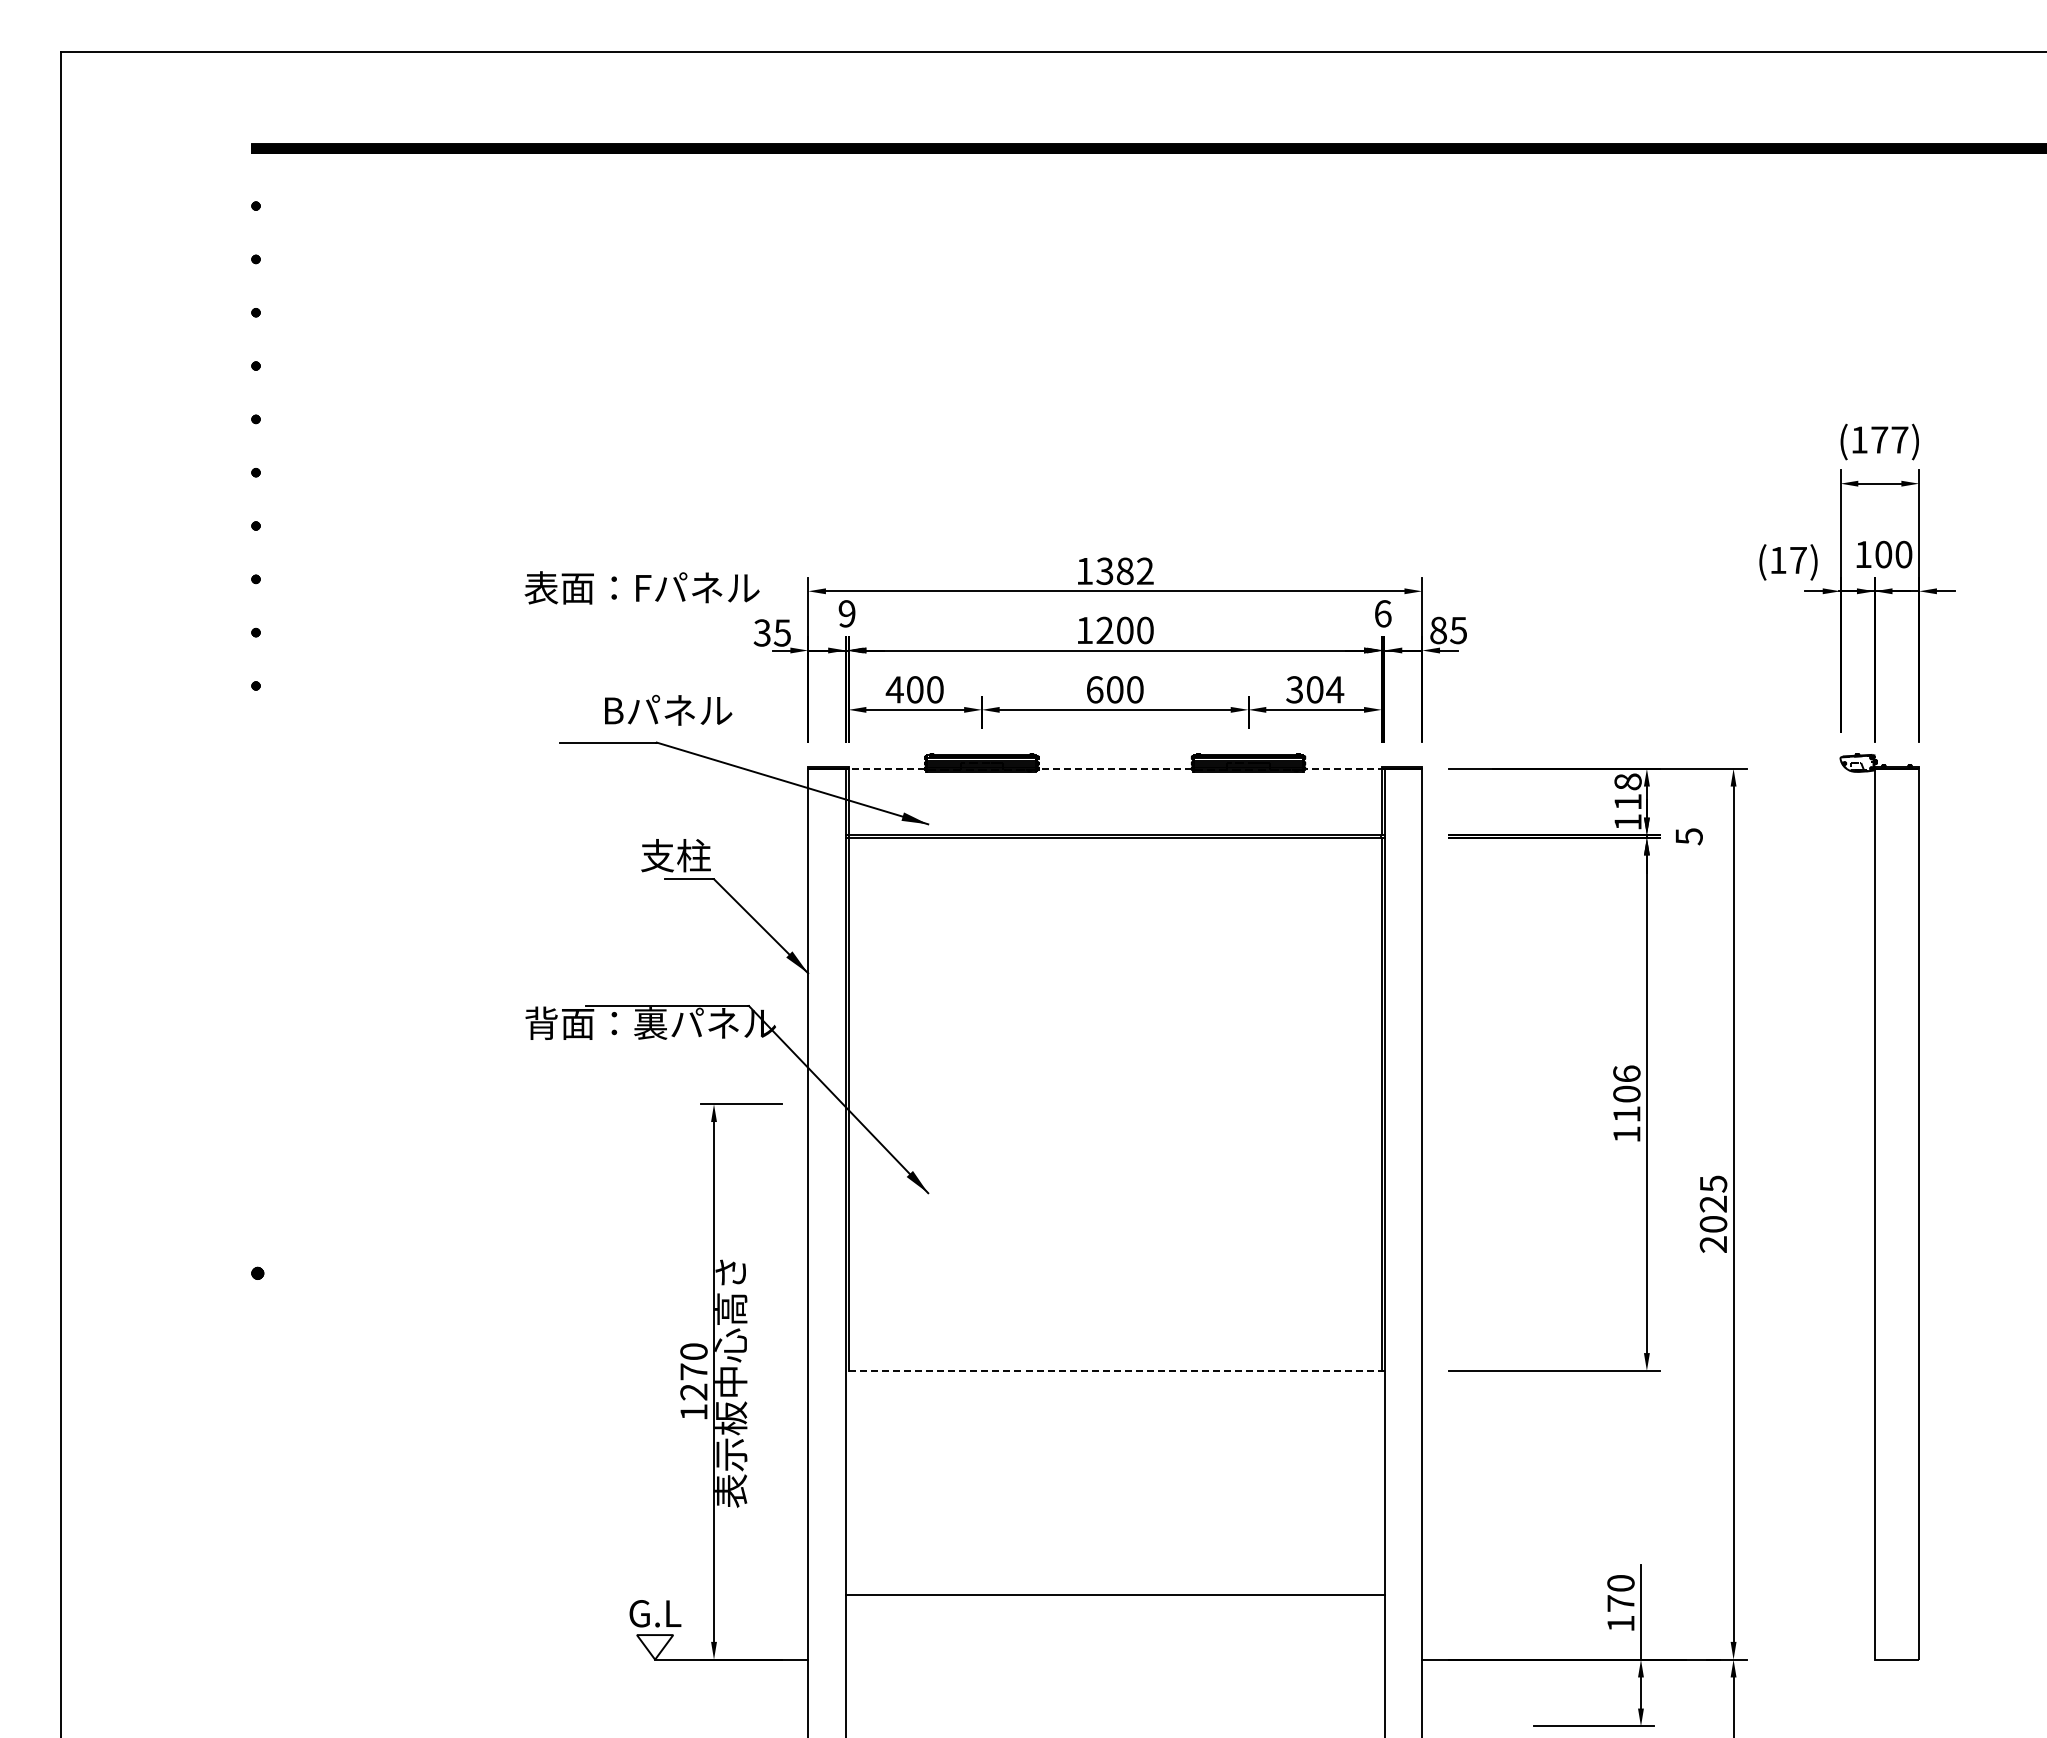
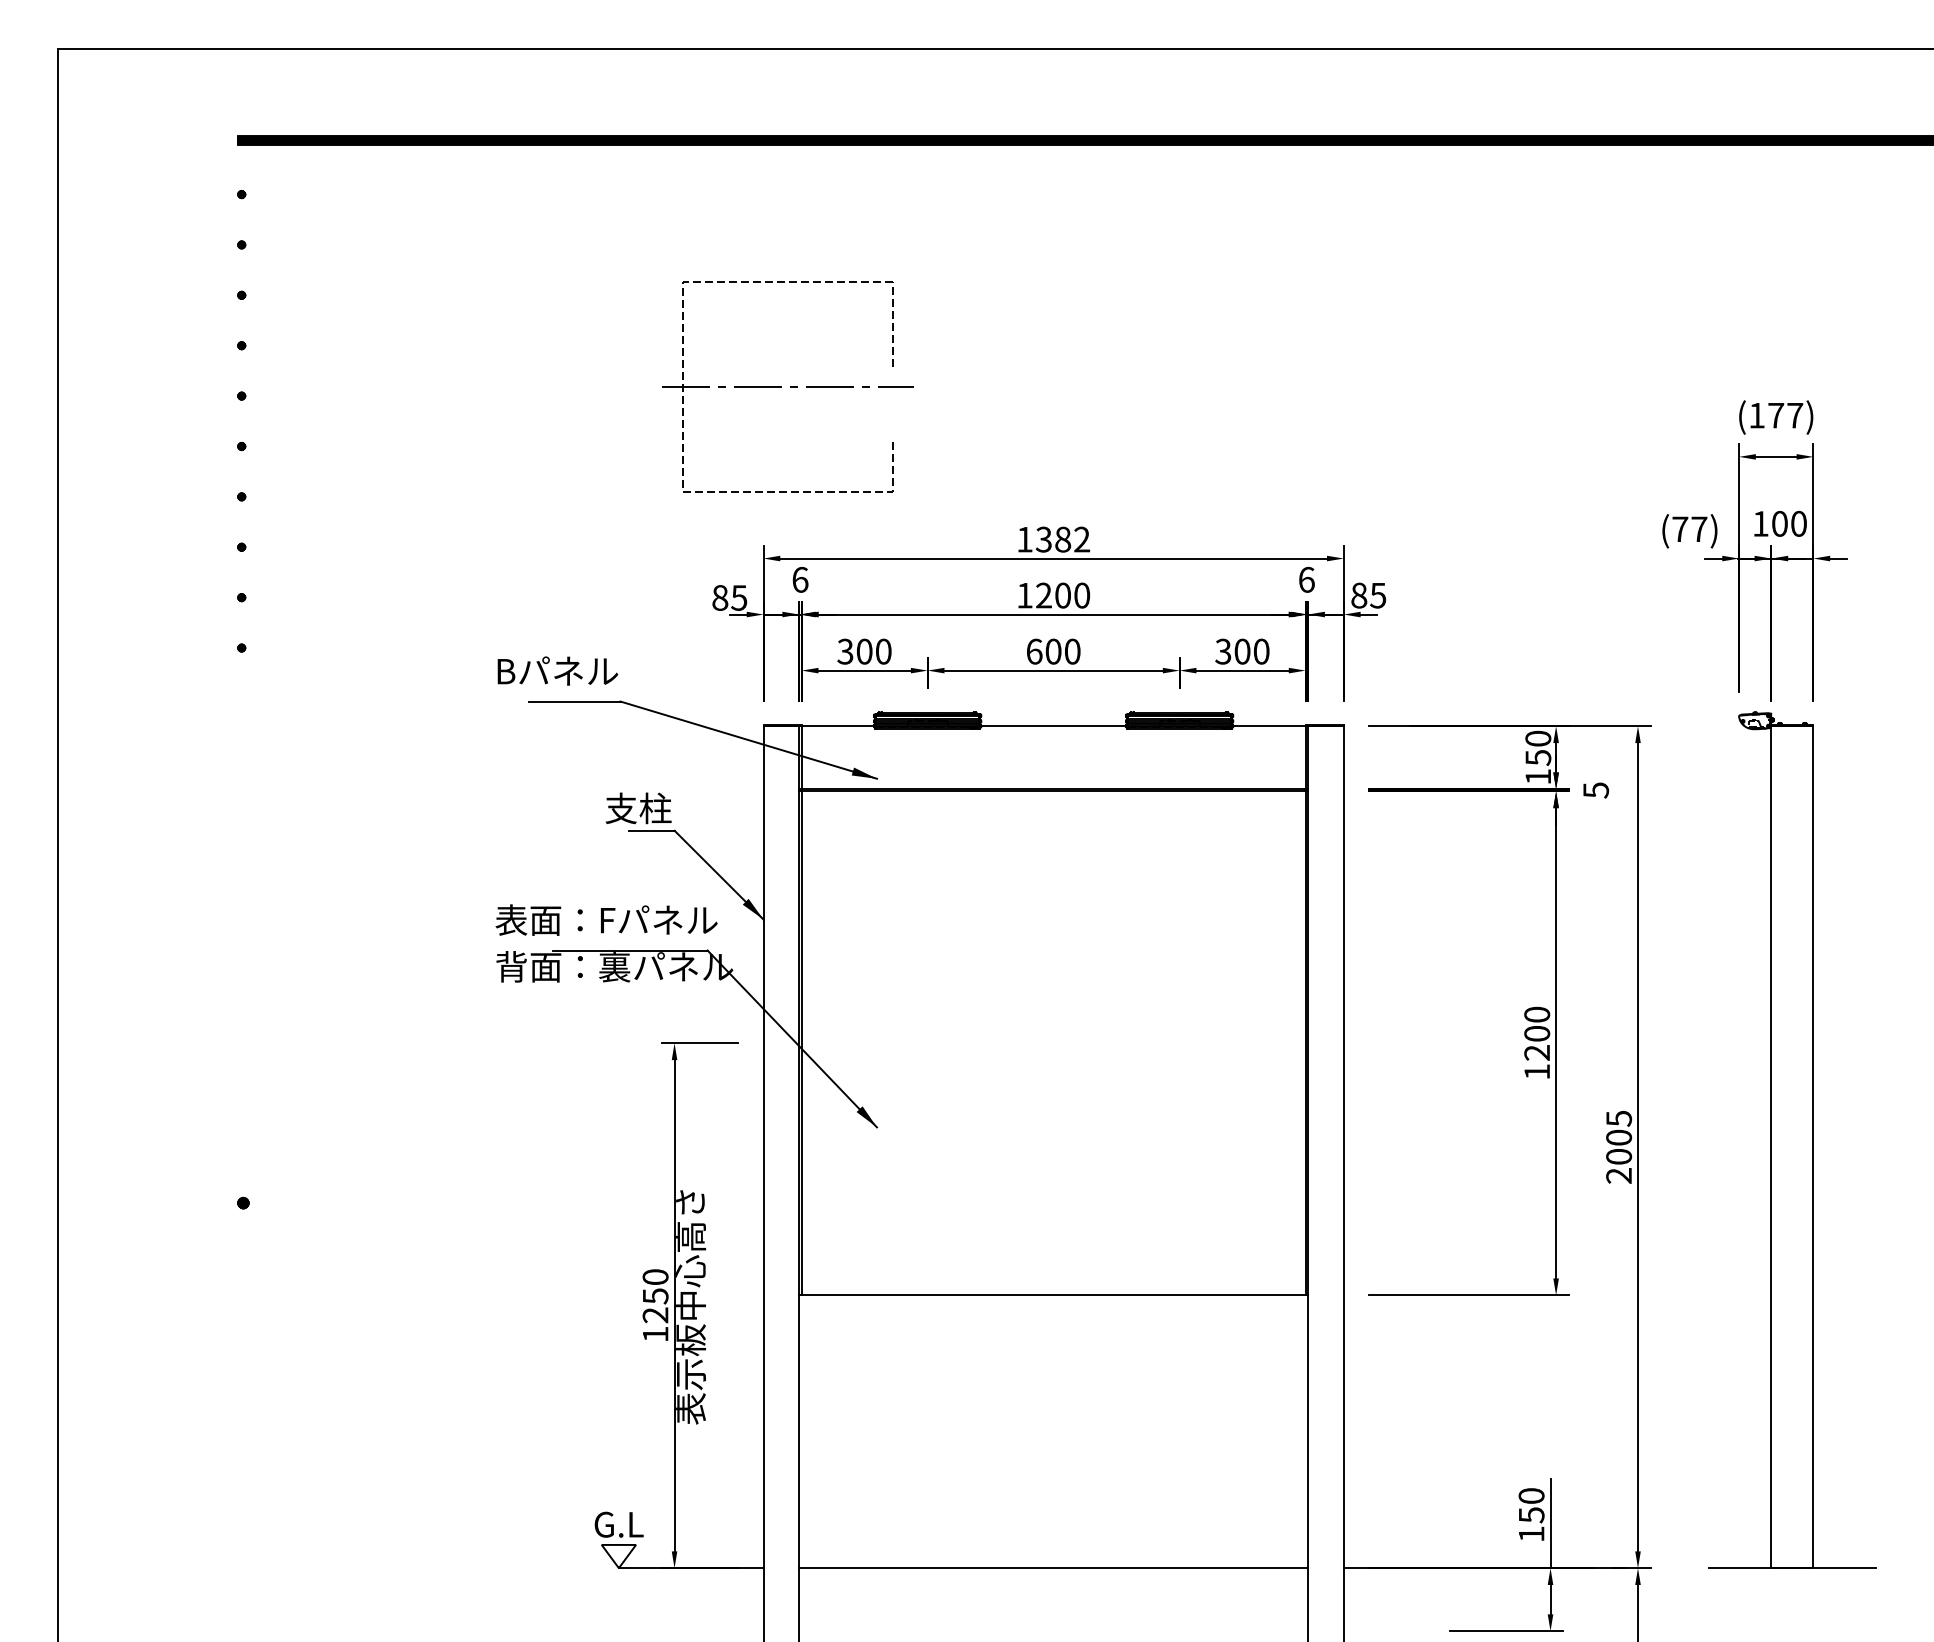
part: (833, 409) -> (787, 386), added
text: (1778, 560) -> (1680, 529), (17) -> (77)
text: (641, 587) -> (606, 919), moved
text: (846, 613) -> (799, 579), 9 -> 6
text: (761, 632) -> (719, 597), 35 -> 85
text: (894, 689) -> (845, 651), 400 -> 300
text: (1335, 689) -> (1261, 651), 304 -> 300
text: (668, 709) -> (557, 670), moved
line: (885, 768) -> (836, 726), dashed -> solid
line: (1115, 768) -> (1053, 726), dashed -> solid
line: (1344, 768) -> (1270, 726), dashed -> solid
text: (1627, 791) -> (1537, 747), 118 -> 150
text: (1626, 1093) -> (1536, 1033), 1106 -> 1200
text: (1713, 1203) -> (1619, 1137), 2025 -> 2005
line: (1114, 1370) -> (1052, 1294), dashed -> solid
text: (693, 1371) -> (655, 1295), 1270 -> 1250
line: (1114, 1594) -> (1052, 1568), moved
text: (1620, 1603) -> (1531, 1515), 170 -> 150
line: (1896, 1659) -> (1791, 1568), added

